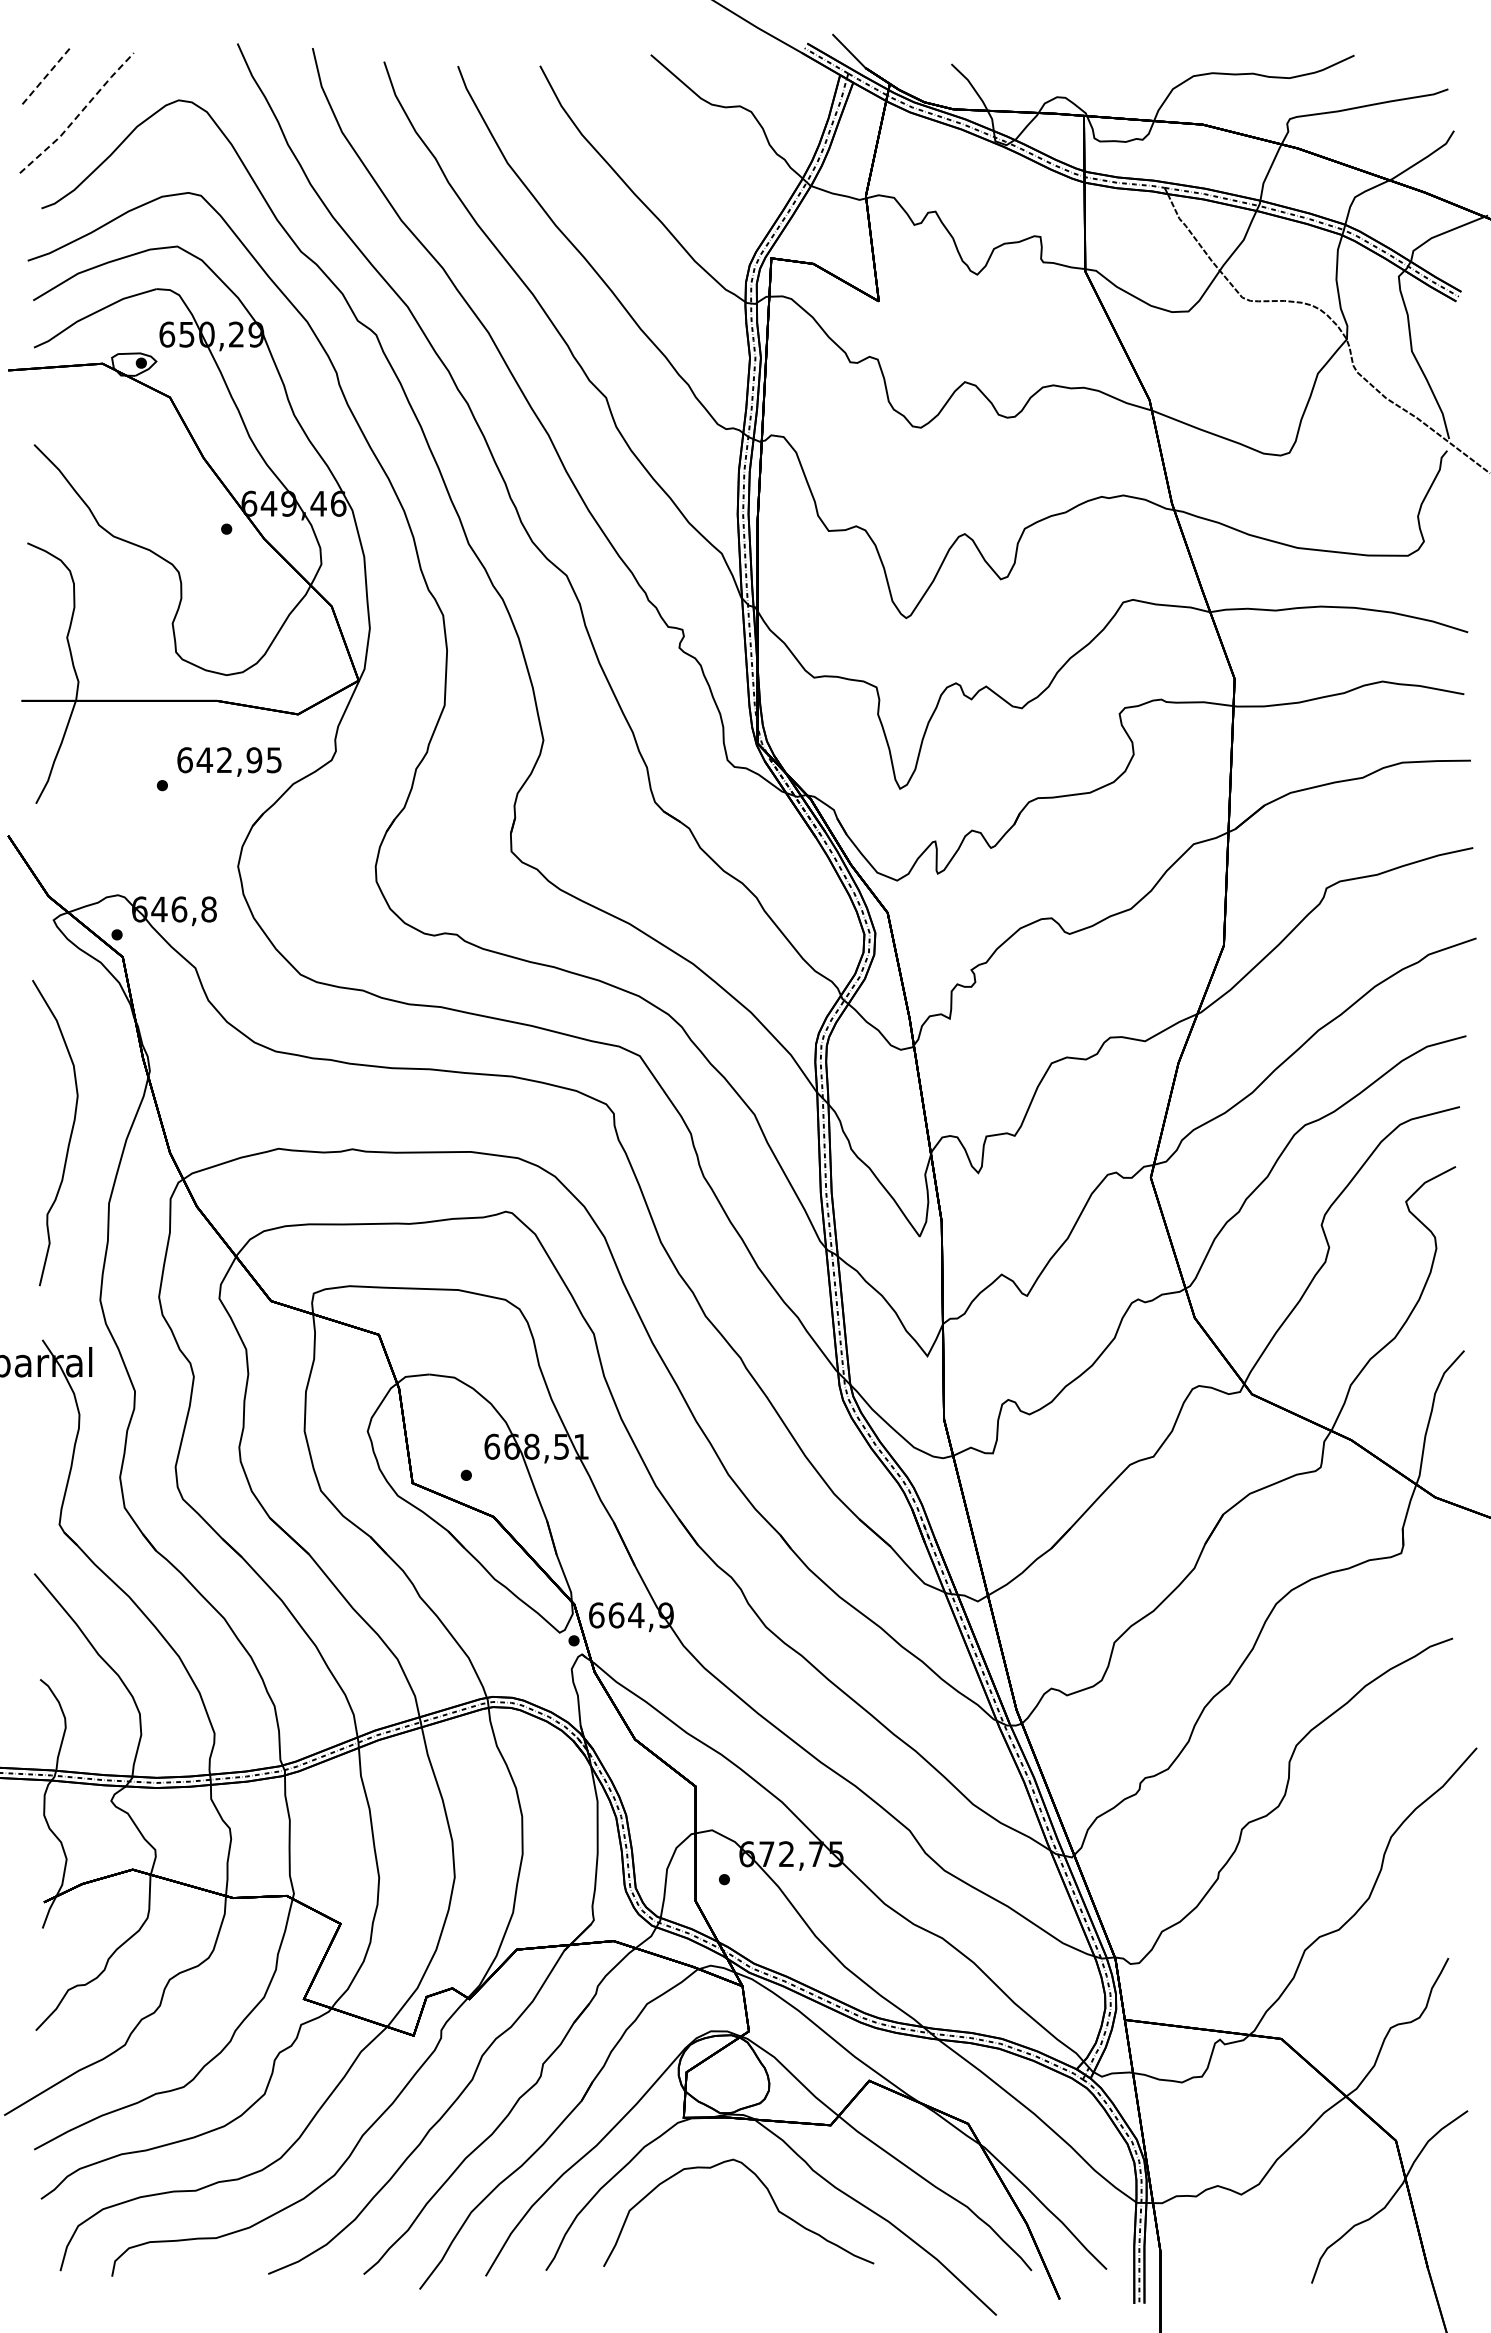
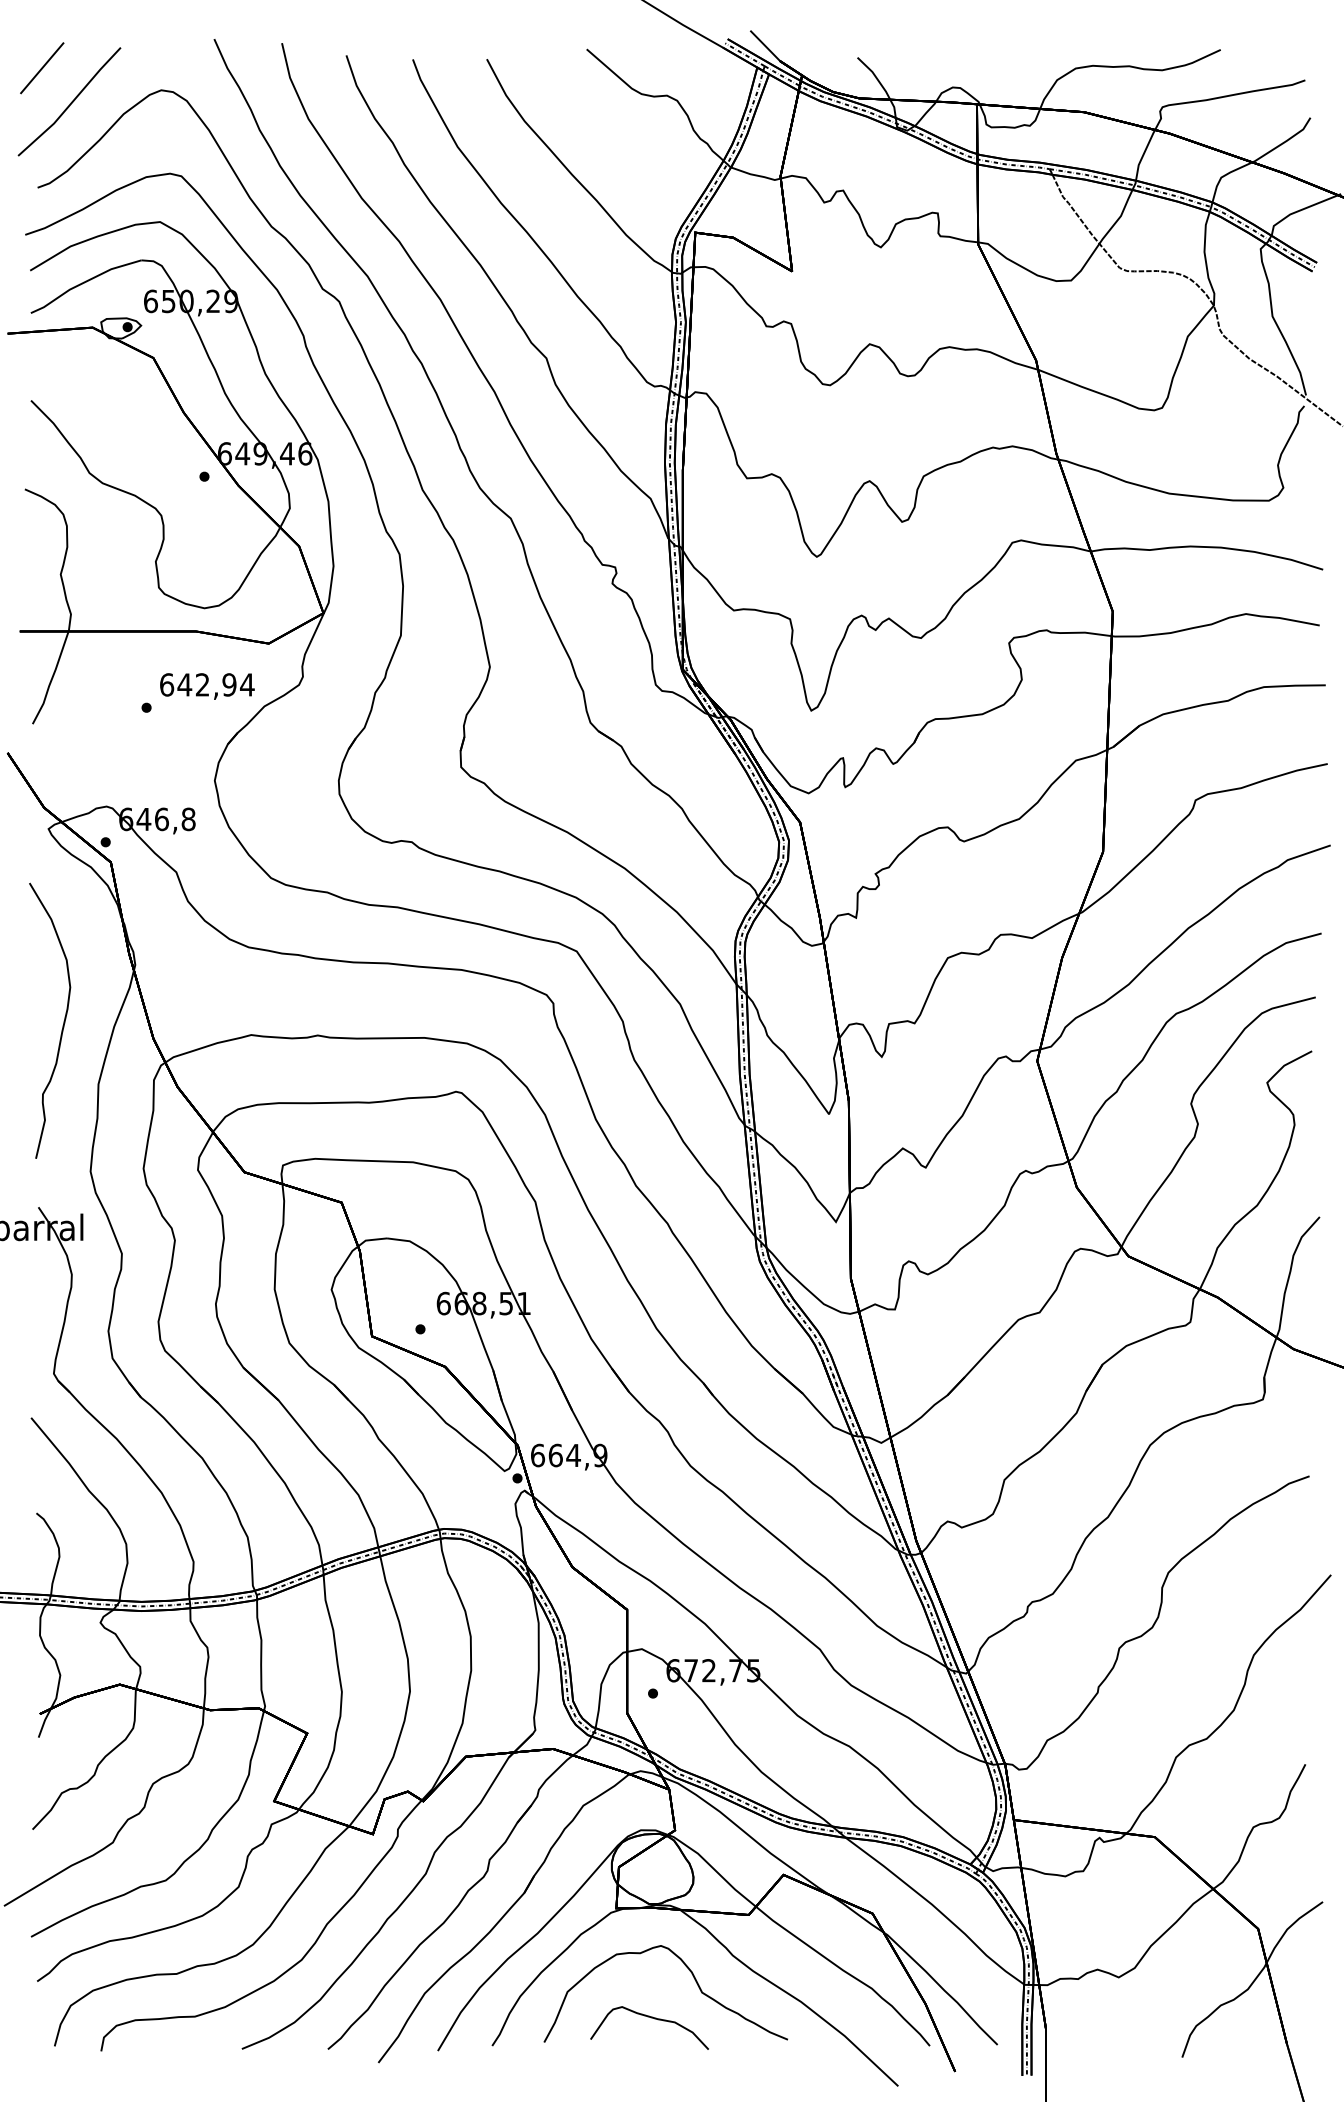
line: (46, 75) -> (42, 67), dashed -> solid
line: (79, 114) -> (71, 103), dashed -> solid
text: (274, 760) -> (247, 685), 642,95 -> 642,94
curve: (723, 2240) -> (652, 2018), added

